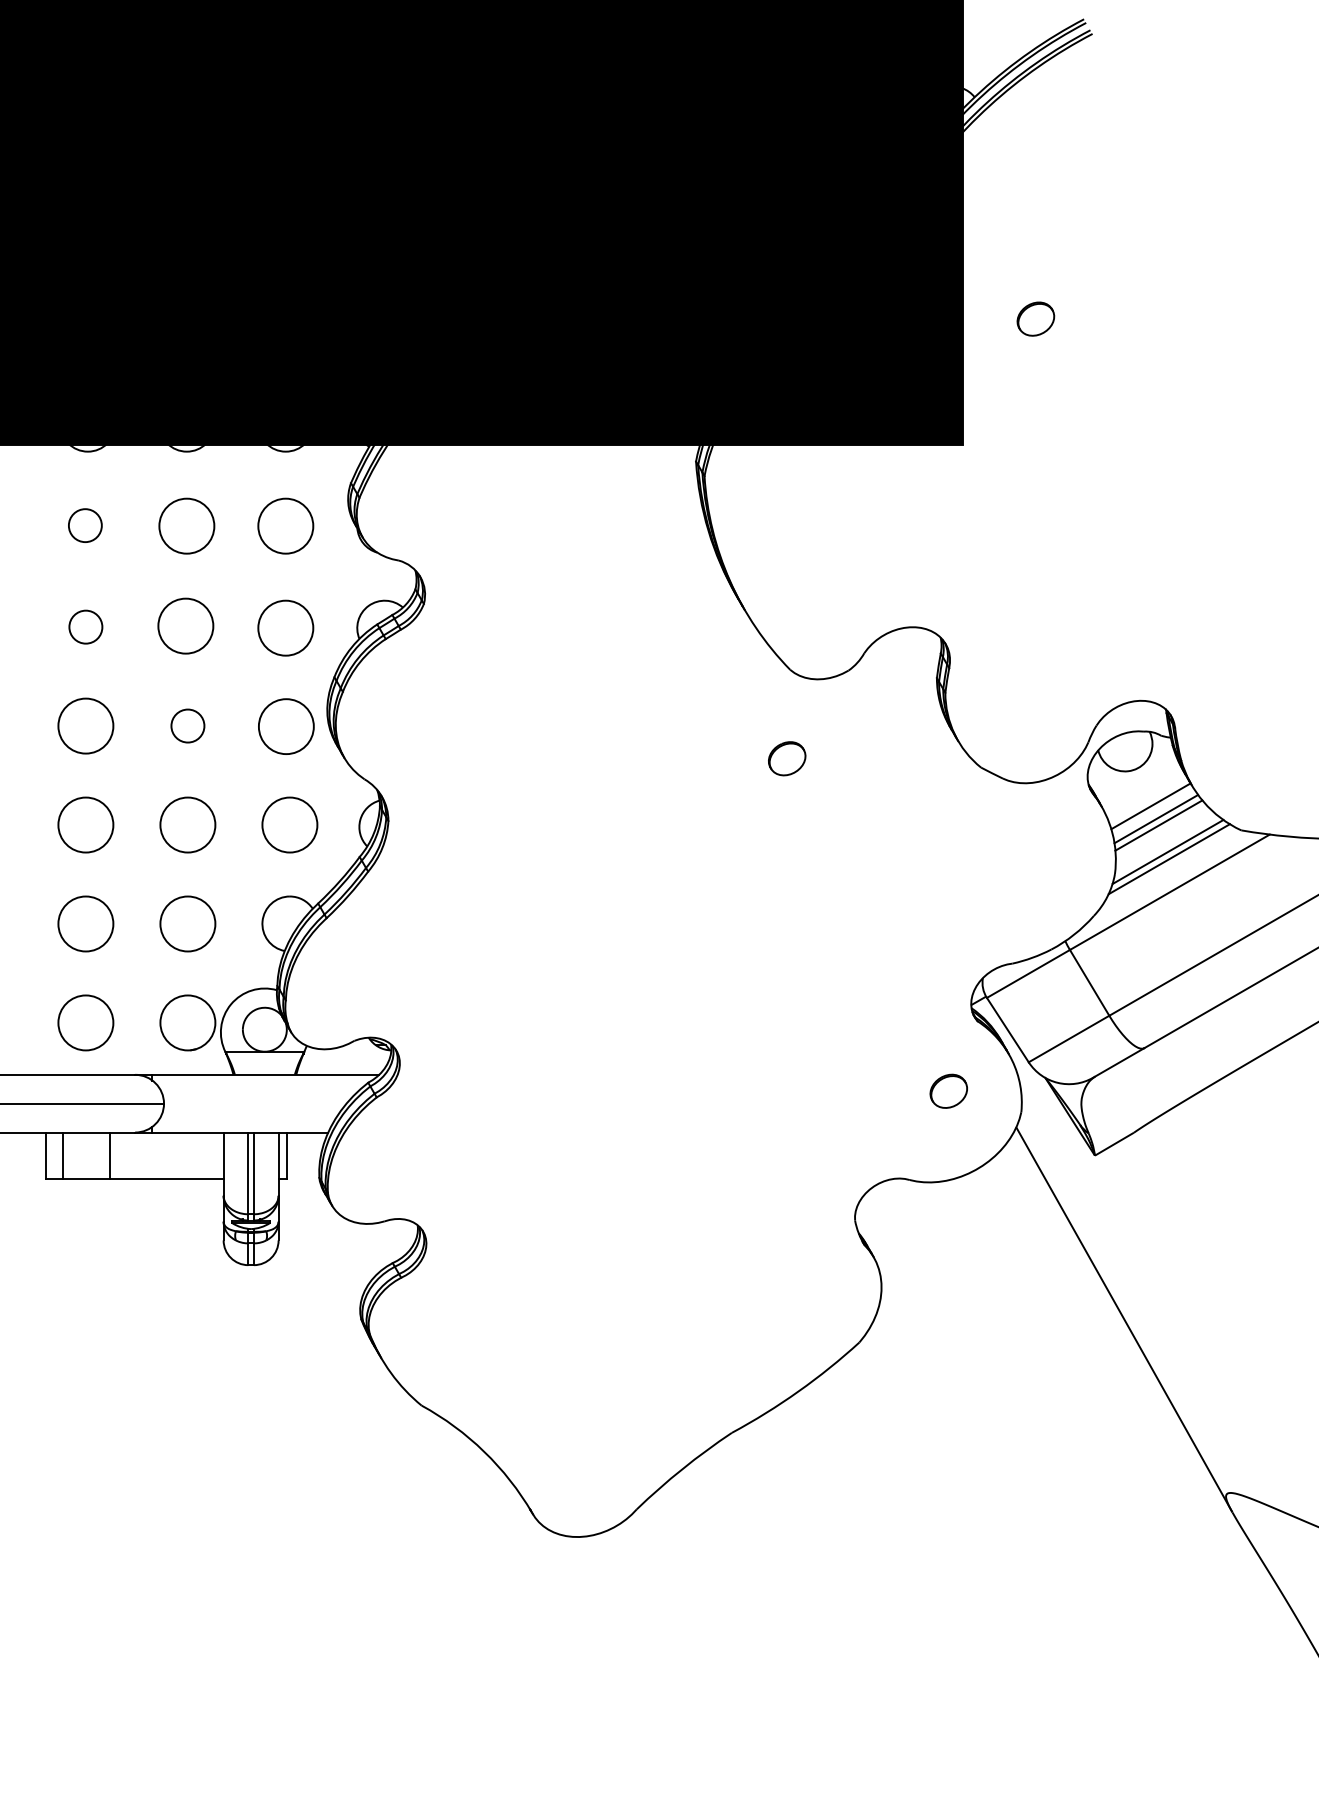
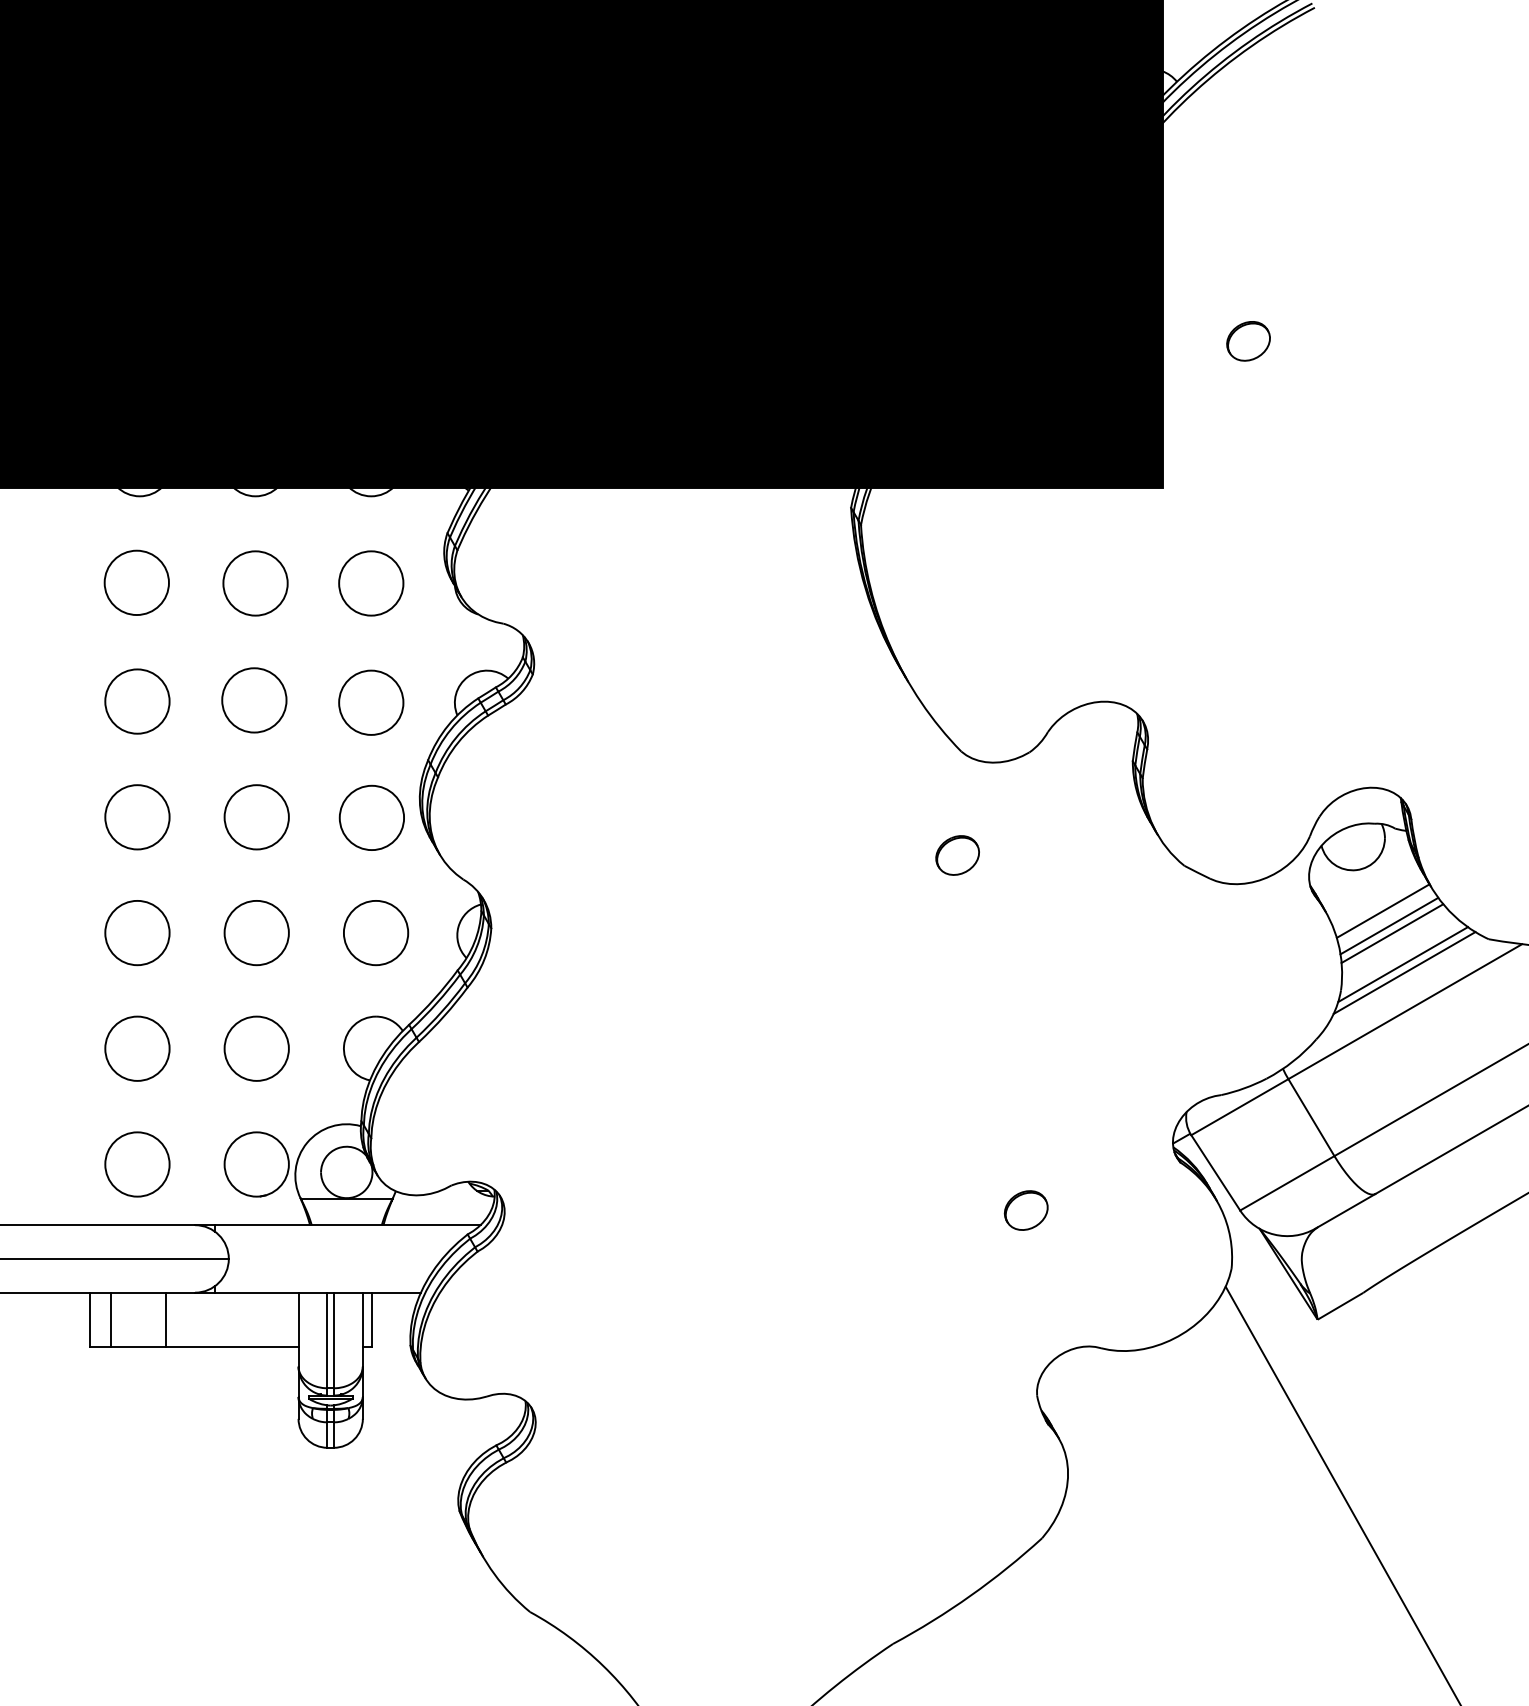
circle: (84, 525) -> (135, 582), size x1.67
circle: (85, 626) -> (136, 700), size x1.67
circle: (187, 725) -> (256, 816), size x1.67
part: (948, 1090) -> (1025, 1209), moved

